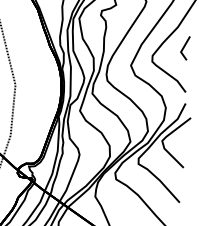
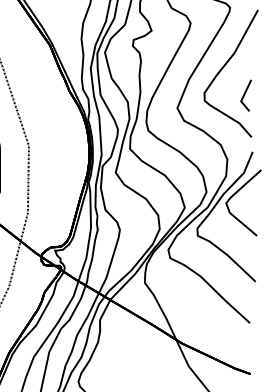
line: (184, 47) -> (245, 94), moved

